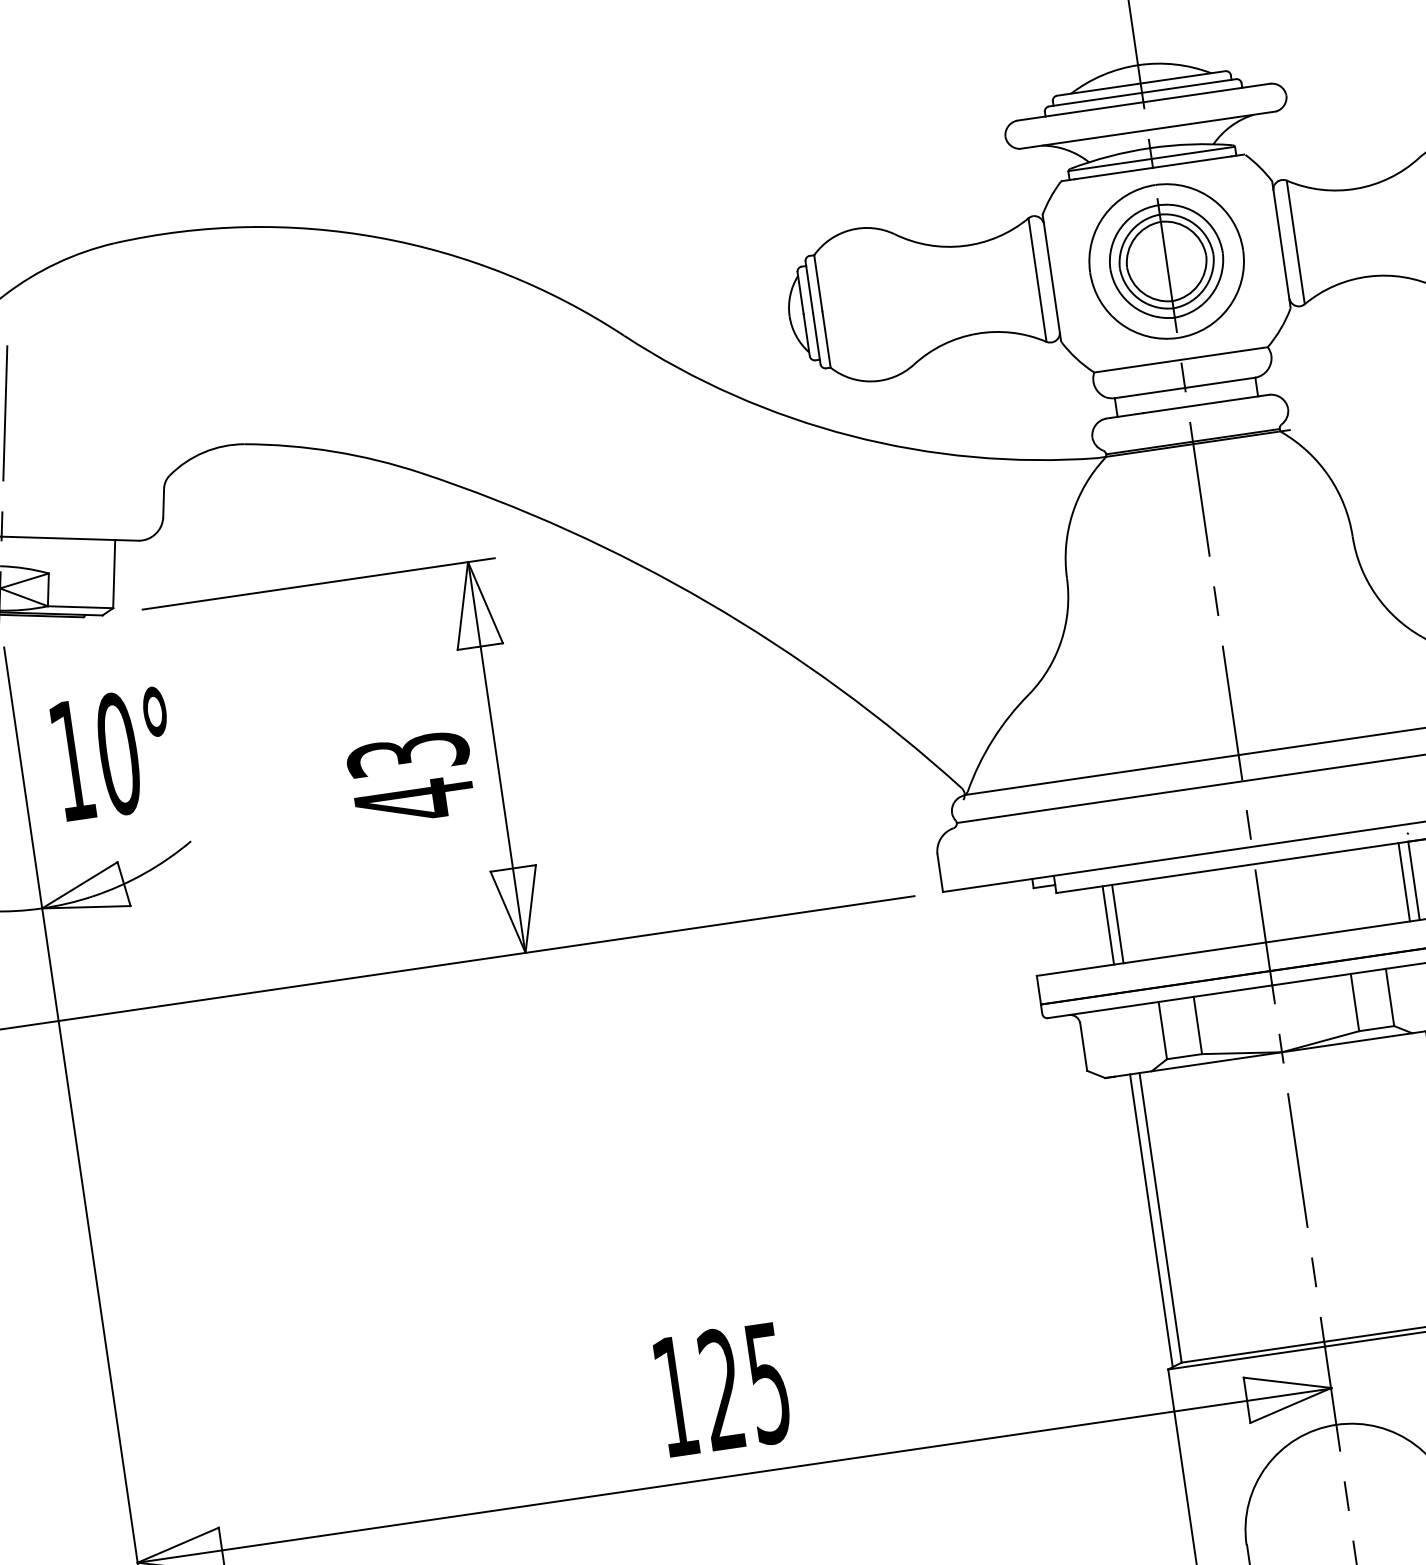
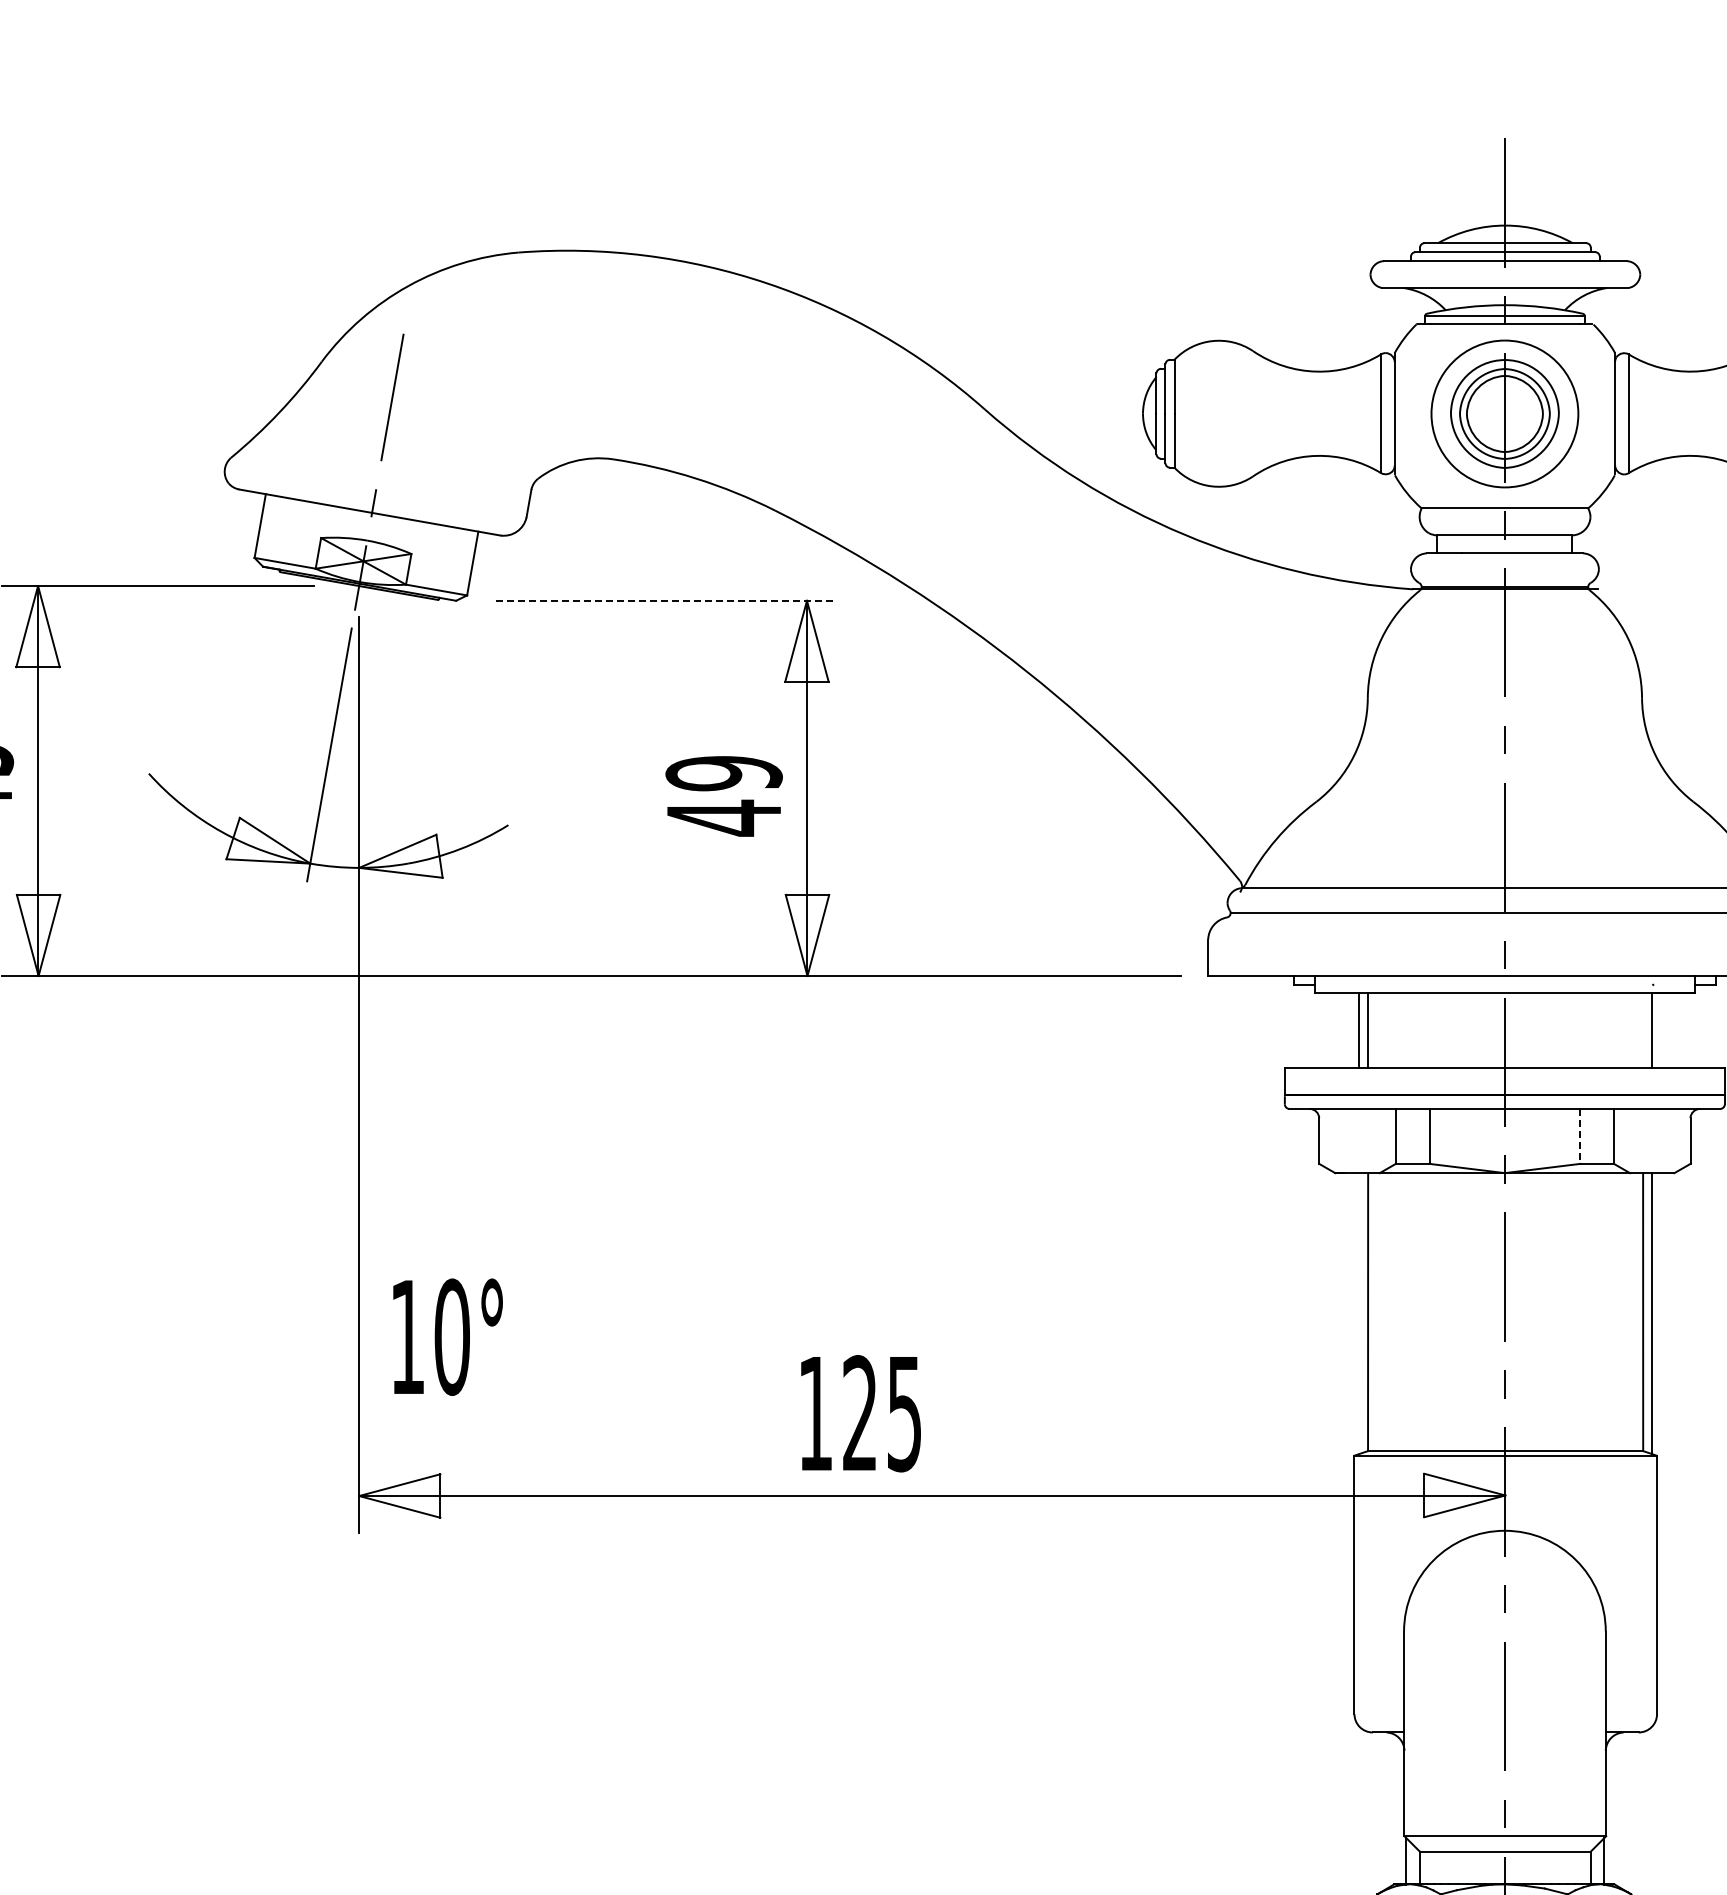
line: (318, 583) -> (663, 600), solid -> dashed
text: (113, 753) -> (447, 1336), moved
text: (407, 754) -> (723, 773), 43 -> 49
line: (1404, 881) -> (1643, 1029), removed
line: (1355, 1002) -> (1580, 1136), solid -> dashed
line: (1151, 1220) -> (1359, 1313), removed
text: (722, 1389) -> (860, 1413), moved

